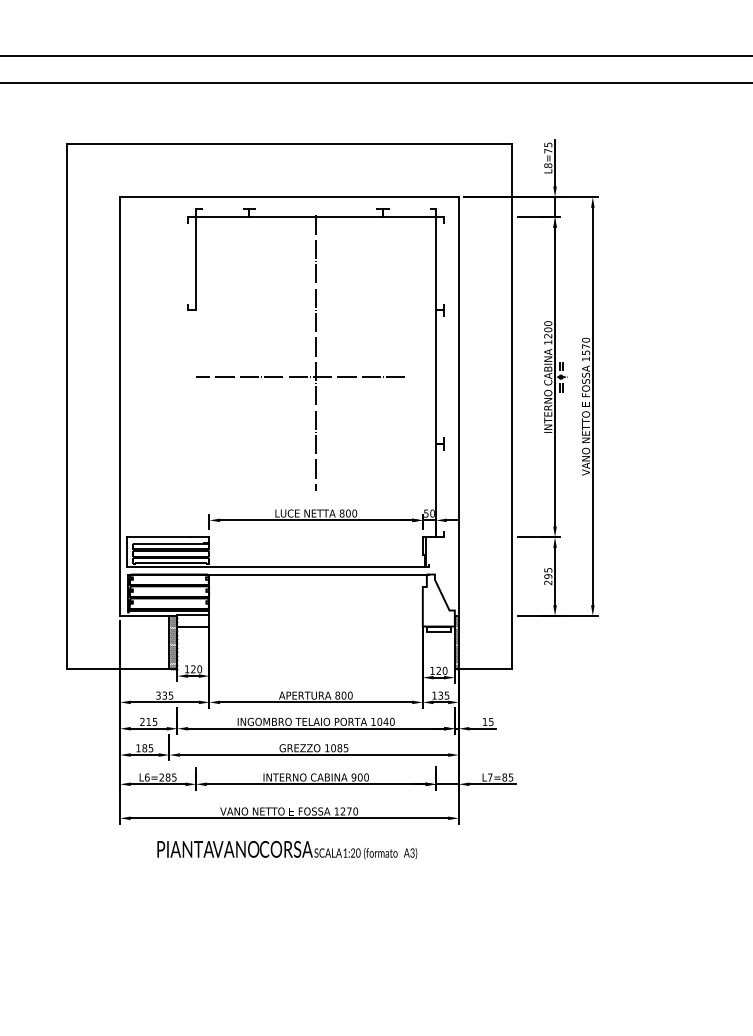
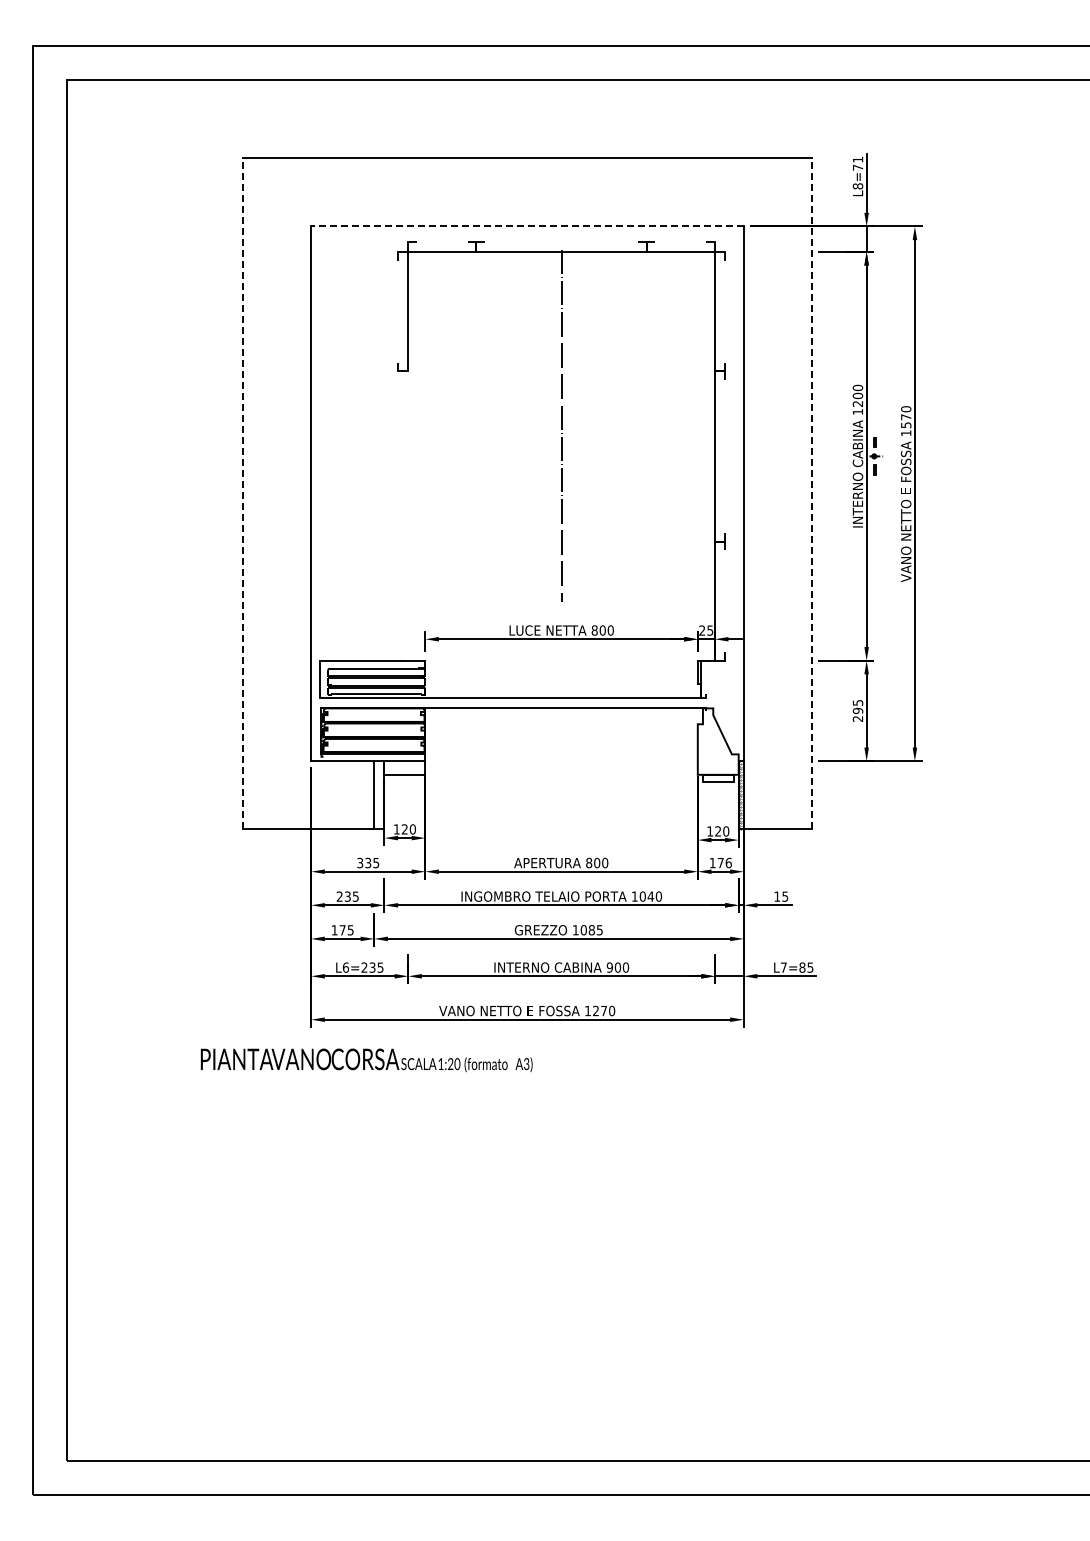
text: (548, 144) -> (858, 159), L8=75 -> L8=71
line: (289, 197) -> (527, 226), solid -> dashed
line: (300, 377) -> (541, 456), removed
line: (67, 406) -> (243, 493), solid -> dashed
line: (511, 406) -> (811, 493), solid -> dashed
text: (429, 513) -> (706, 630), 50 -> 25
hatch: (173, 641) -> (379, 794), removed
text: (443, 695) -> (724, 862), 135 -> 176
text: (148, 721) -> (347, 896), 215 -> 235
text: (144, 748) -> (342, 930), 185 -> 175
text: (168, 777) -> (372, 967), L6=285 -> L6=235
text: (287, 850) -> (366, 1060), moved

